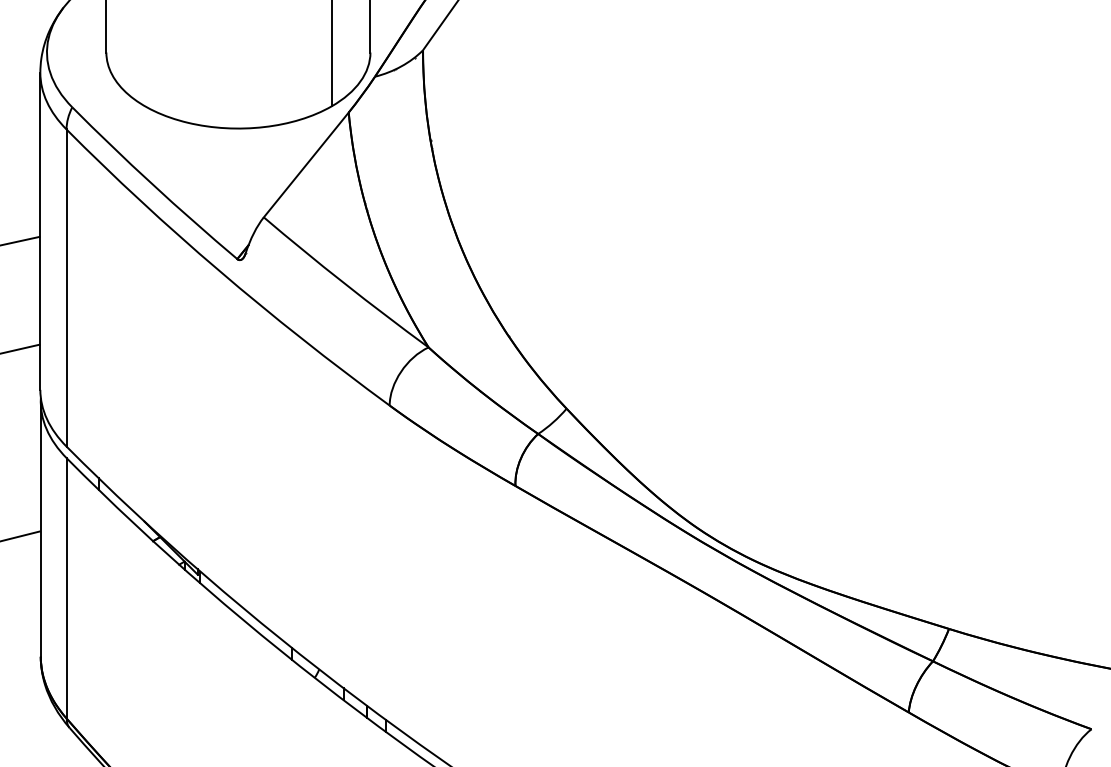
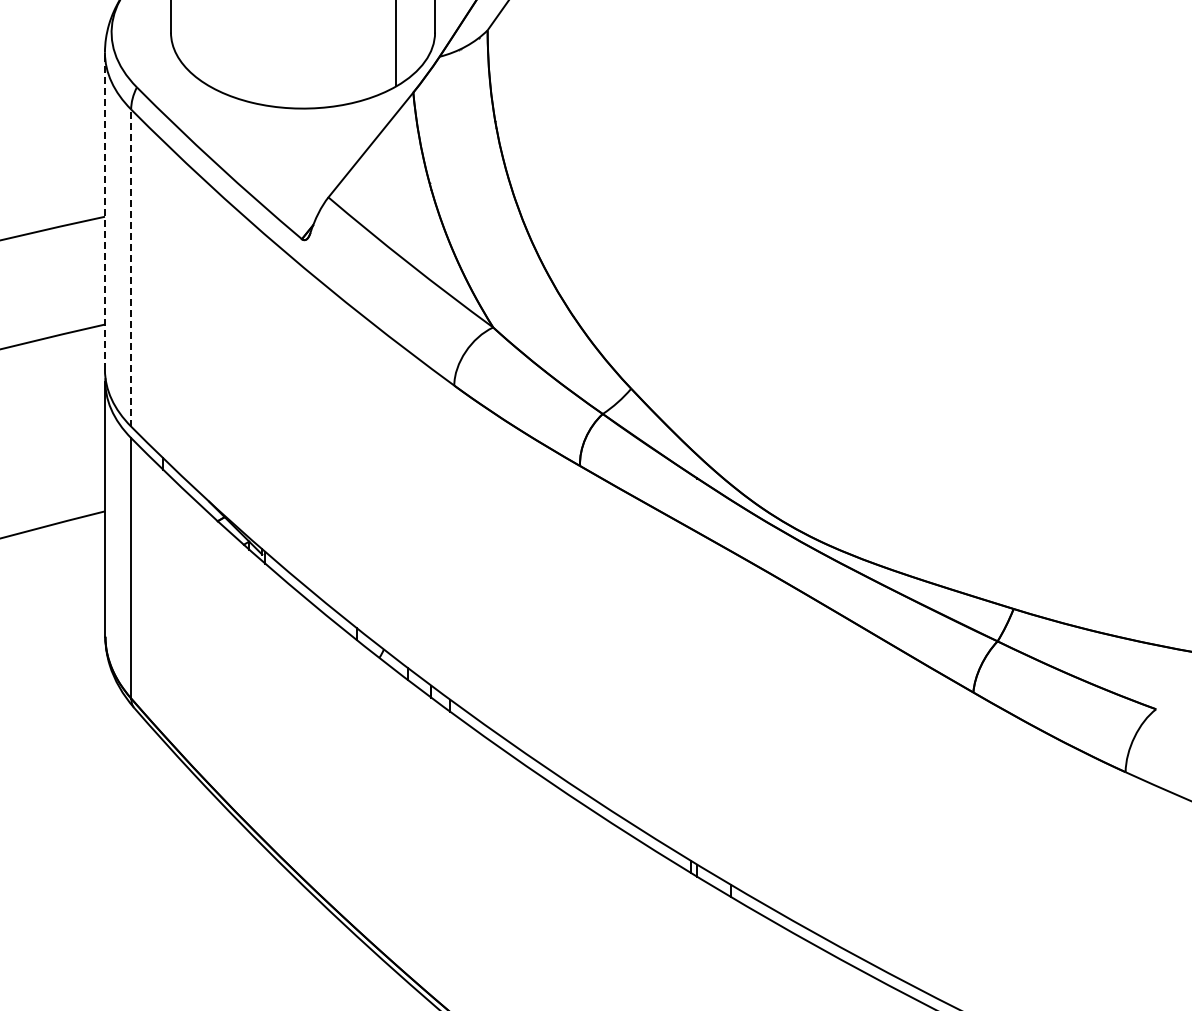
line: (39, 231) -> (104, 211), solid -> dashed
line: (66, 288) -> (131, 268), solid -> dashed

